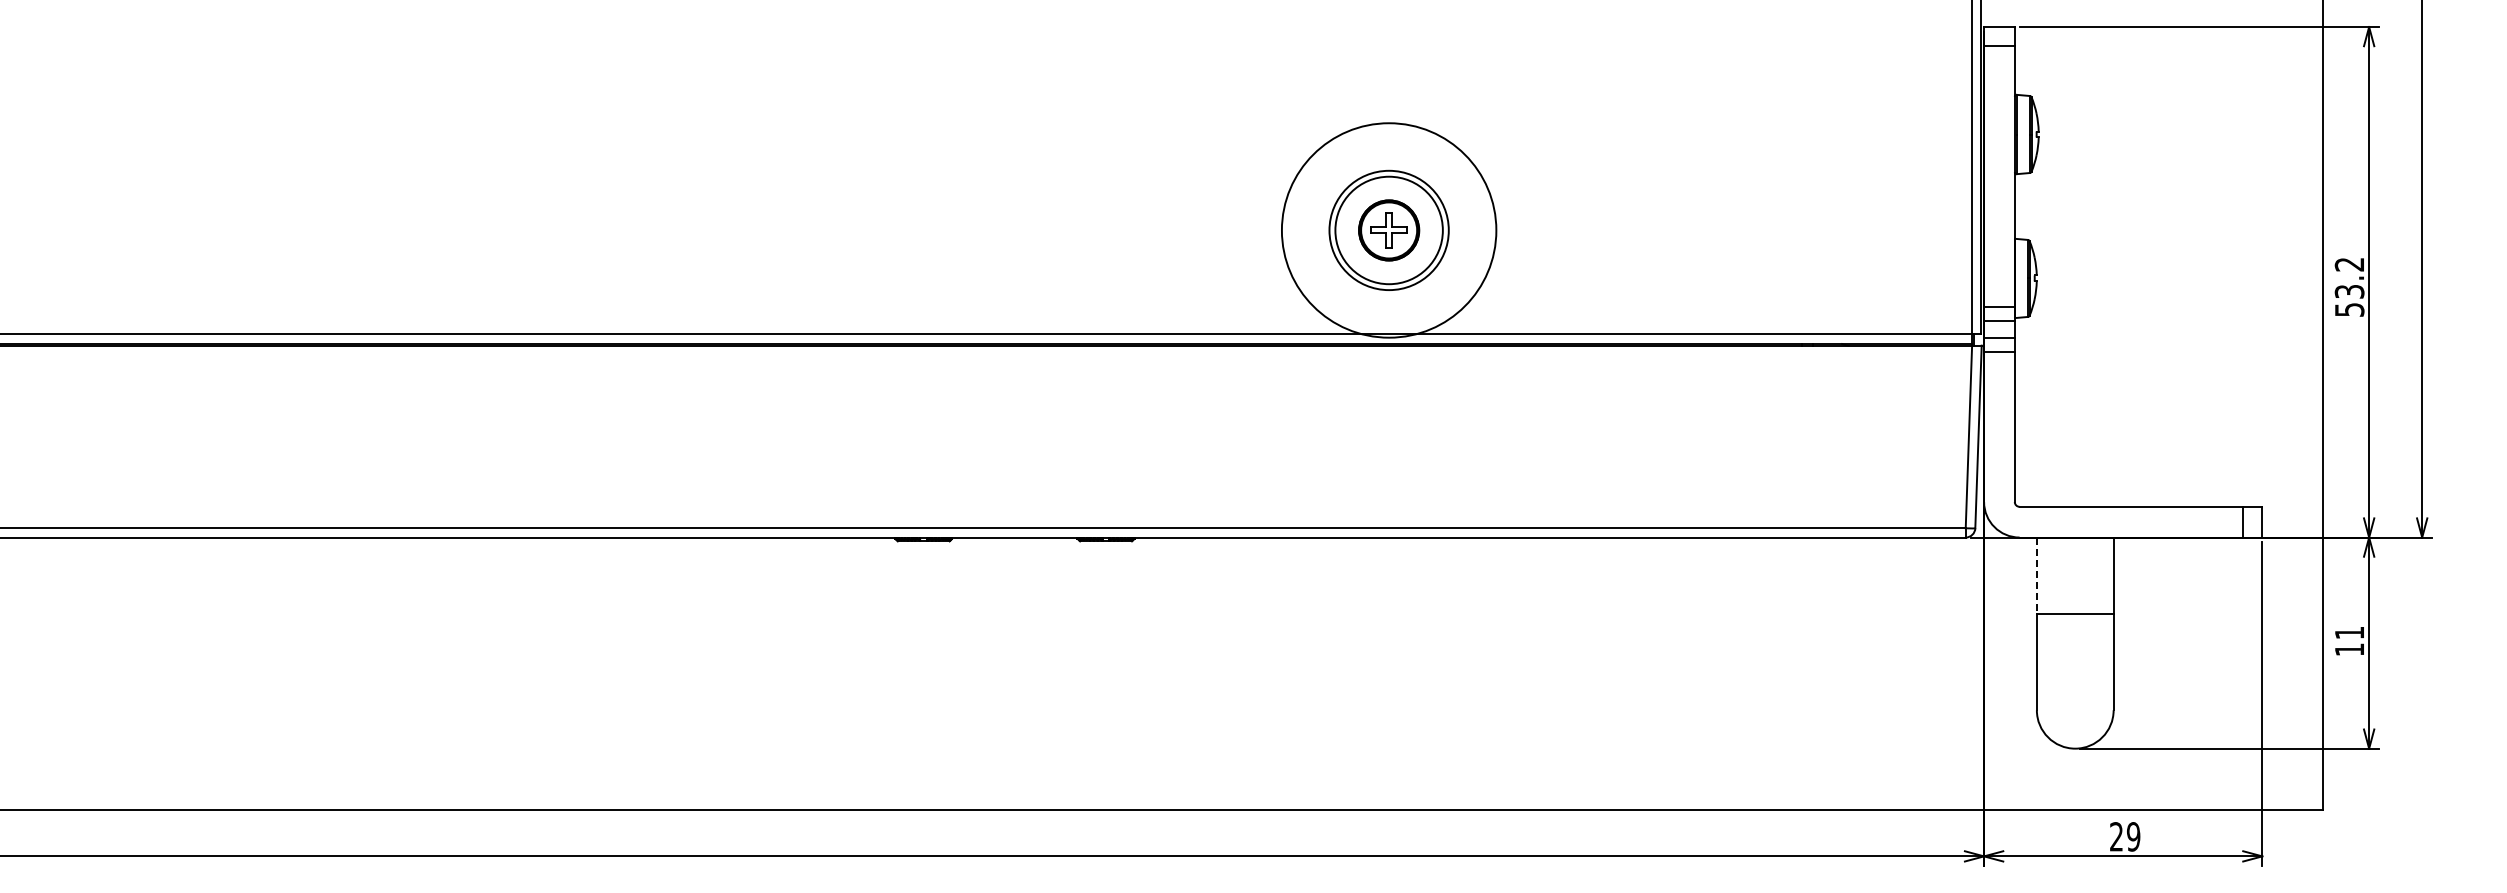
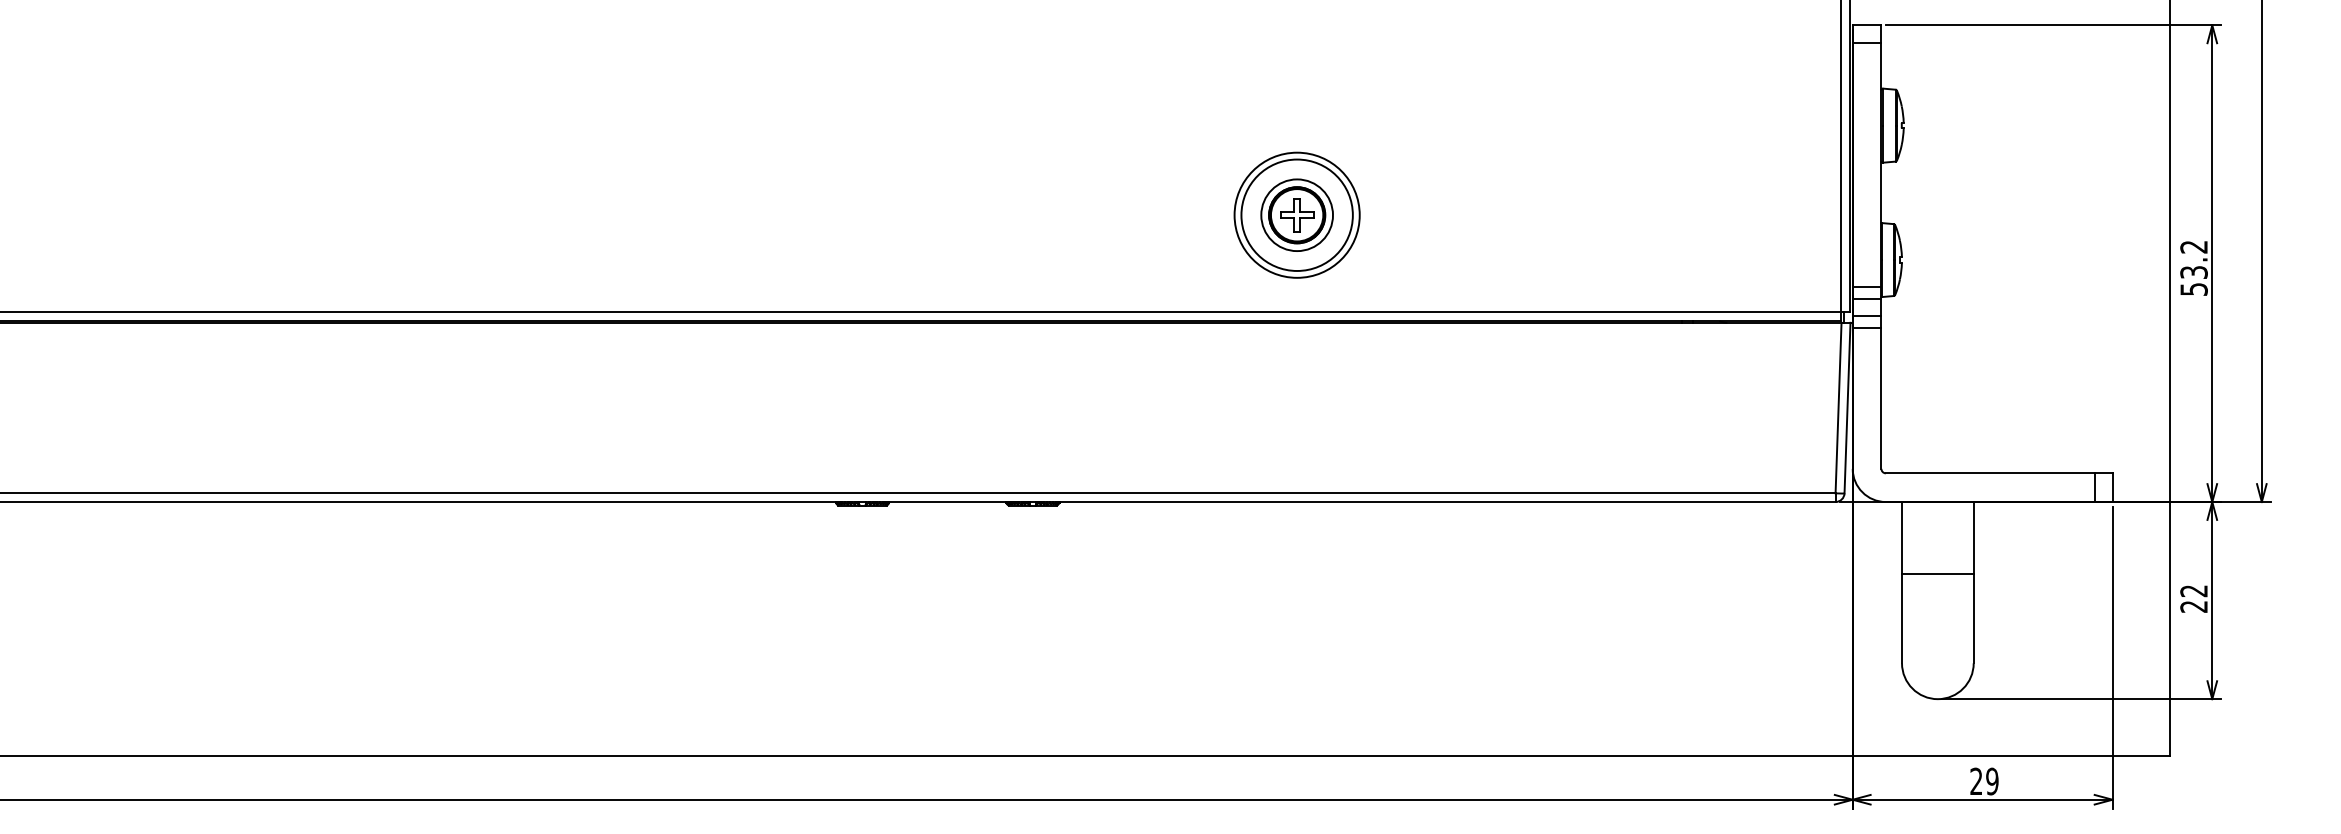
circle: (1388, 230) -> (1296, 215), size x0.71
circle: (1389, 230) -> (1297, 215), size x0.62
line: (2036, 576) -> (1901, 538), dashed -> solid
text: (2348, 641) -> (2193, 599), 11 -> 22

